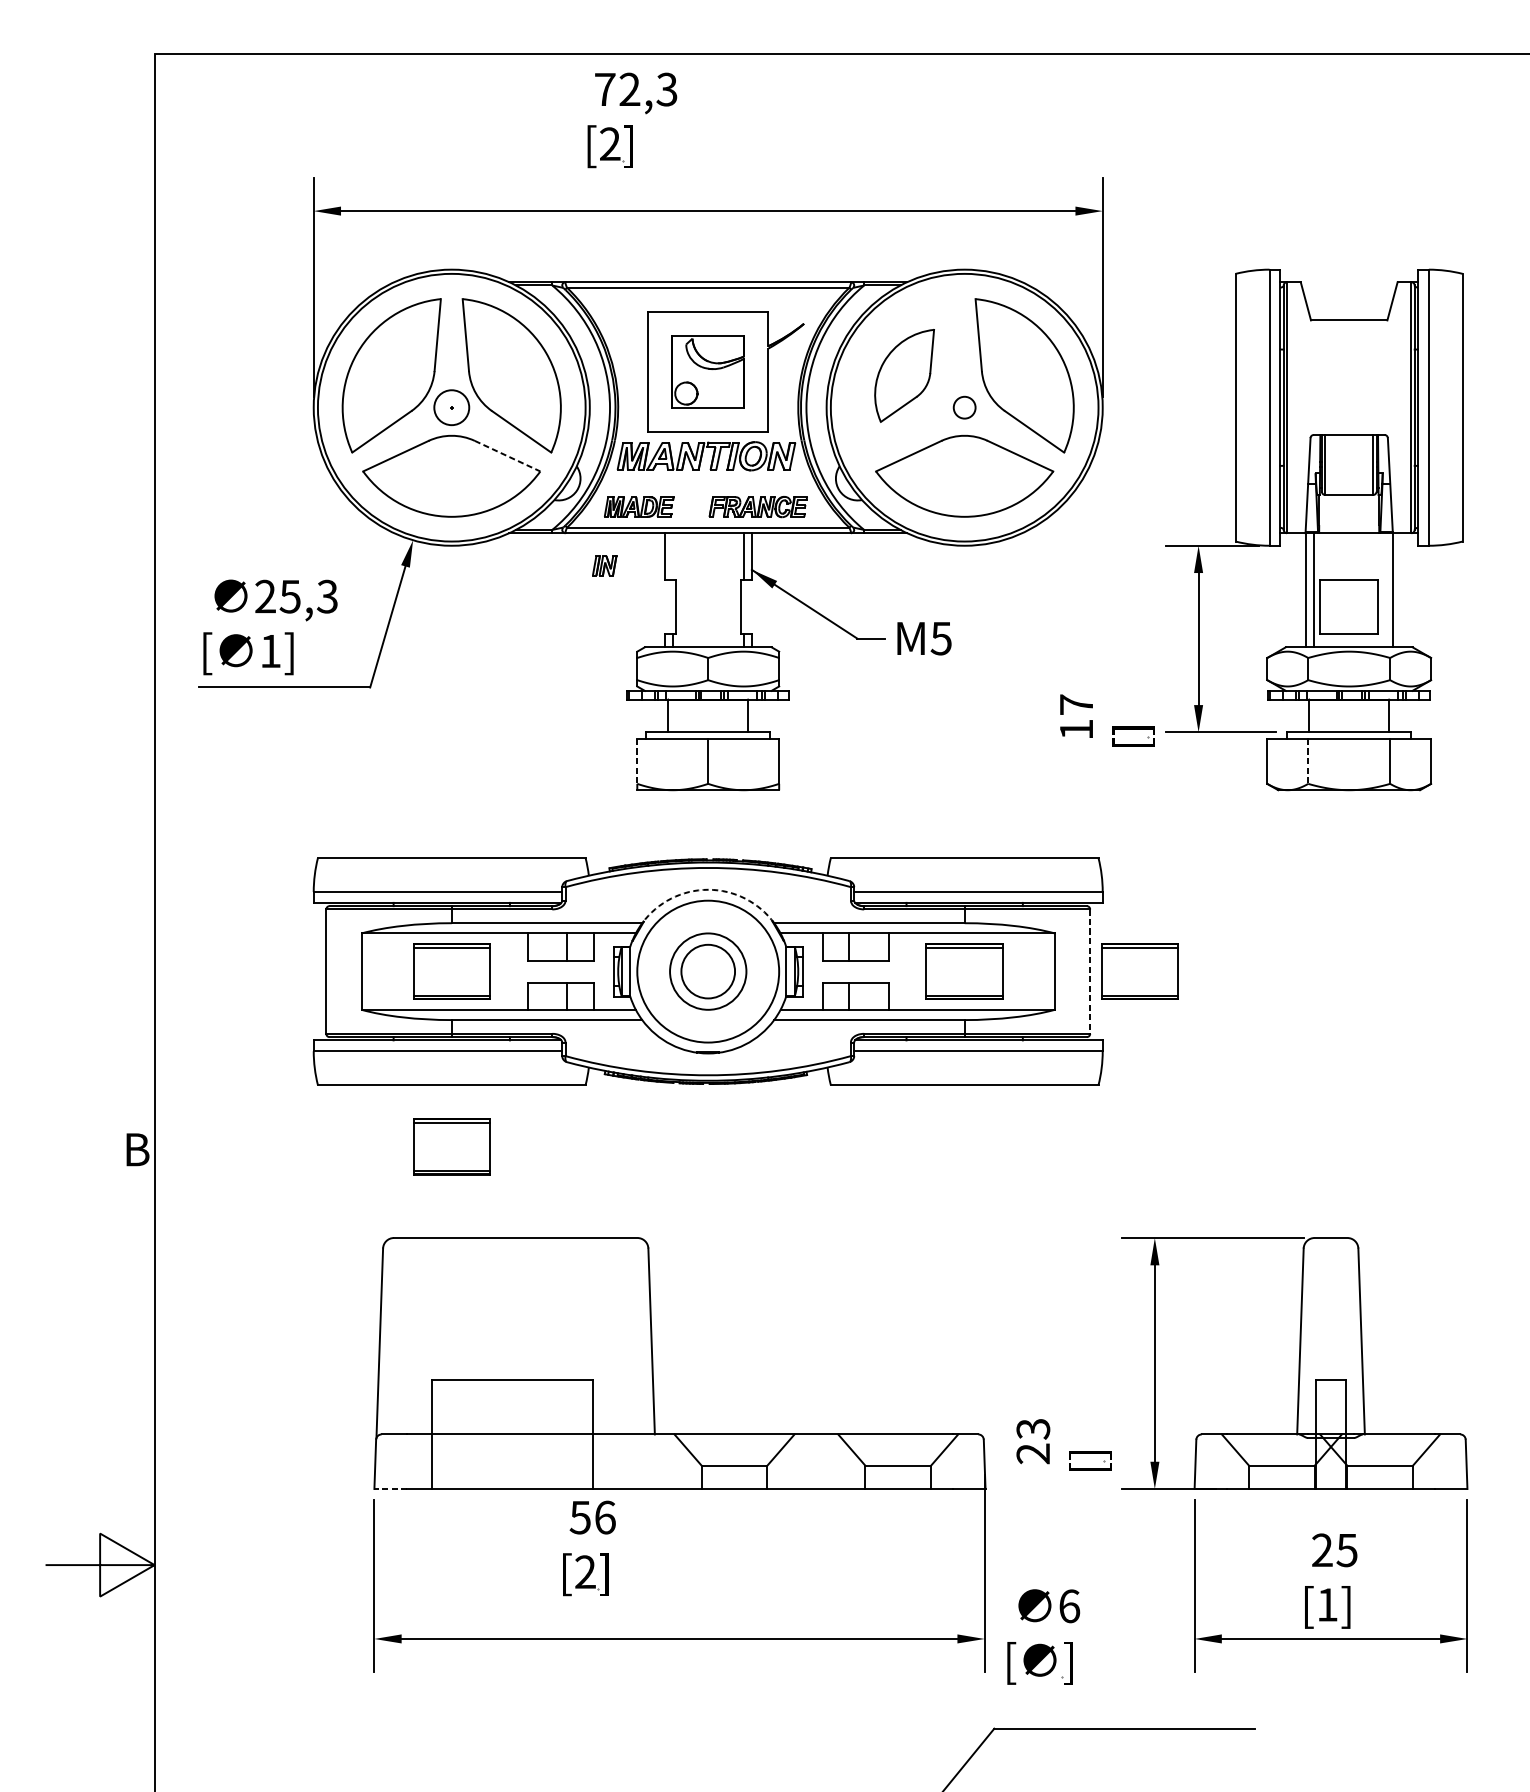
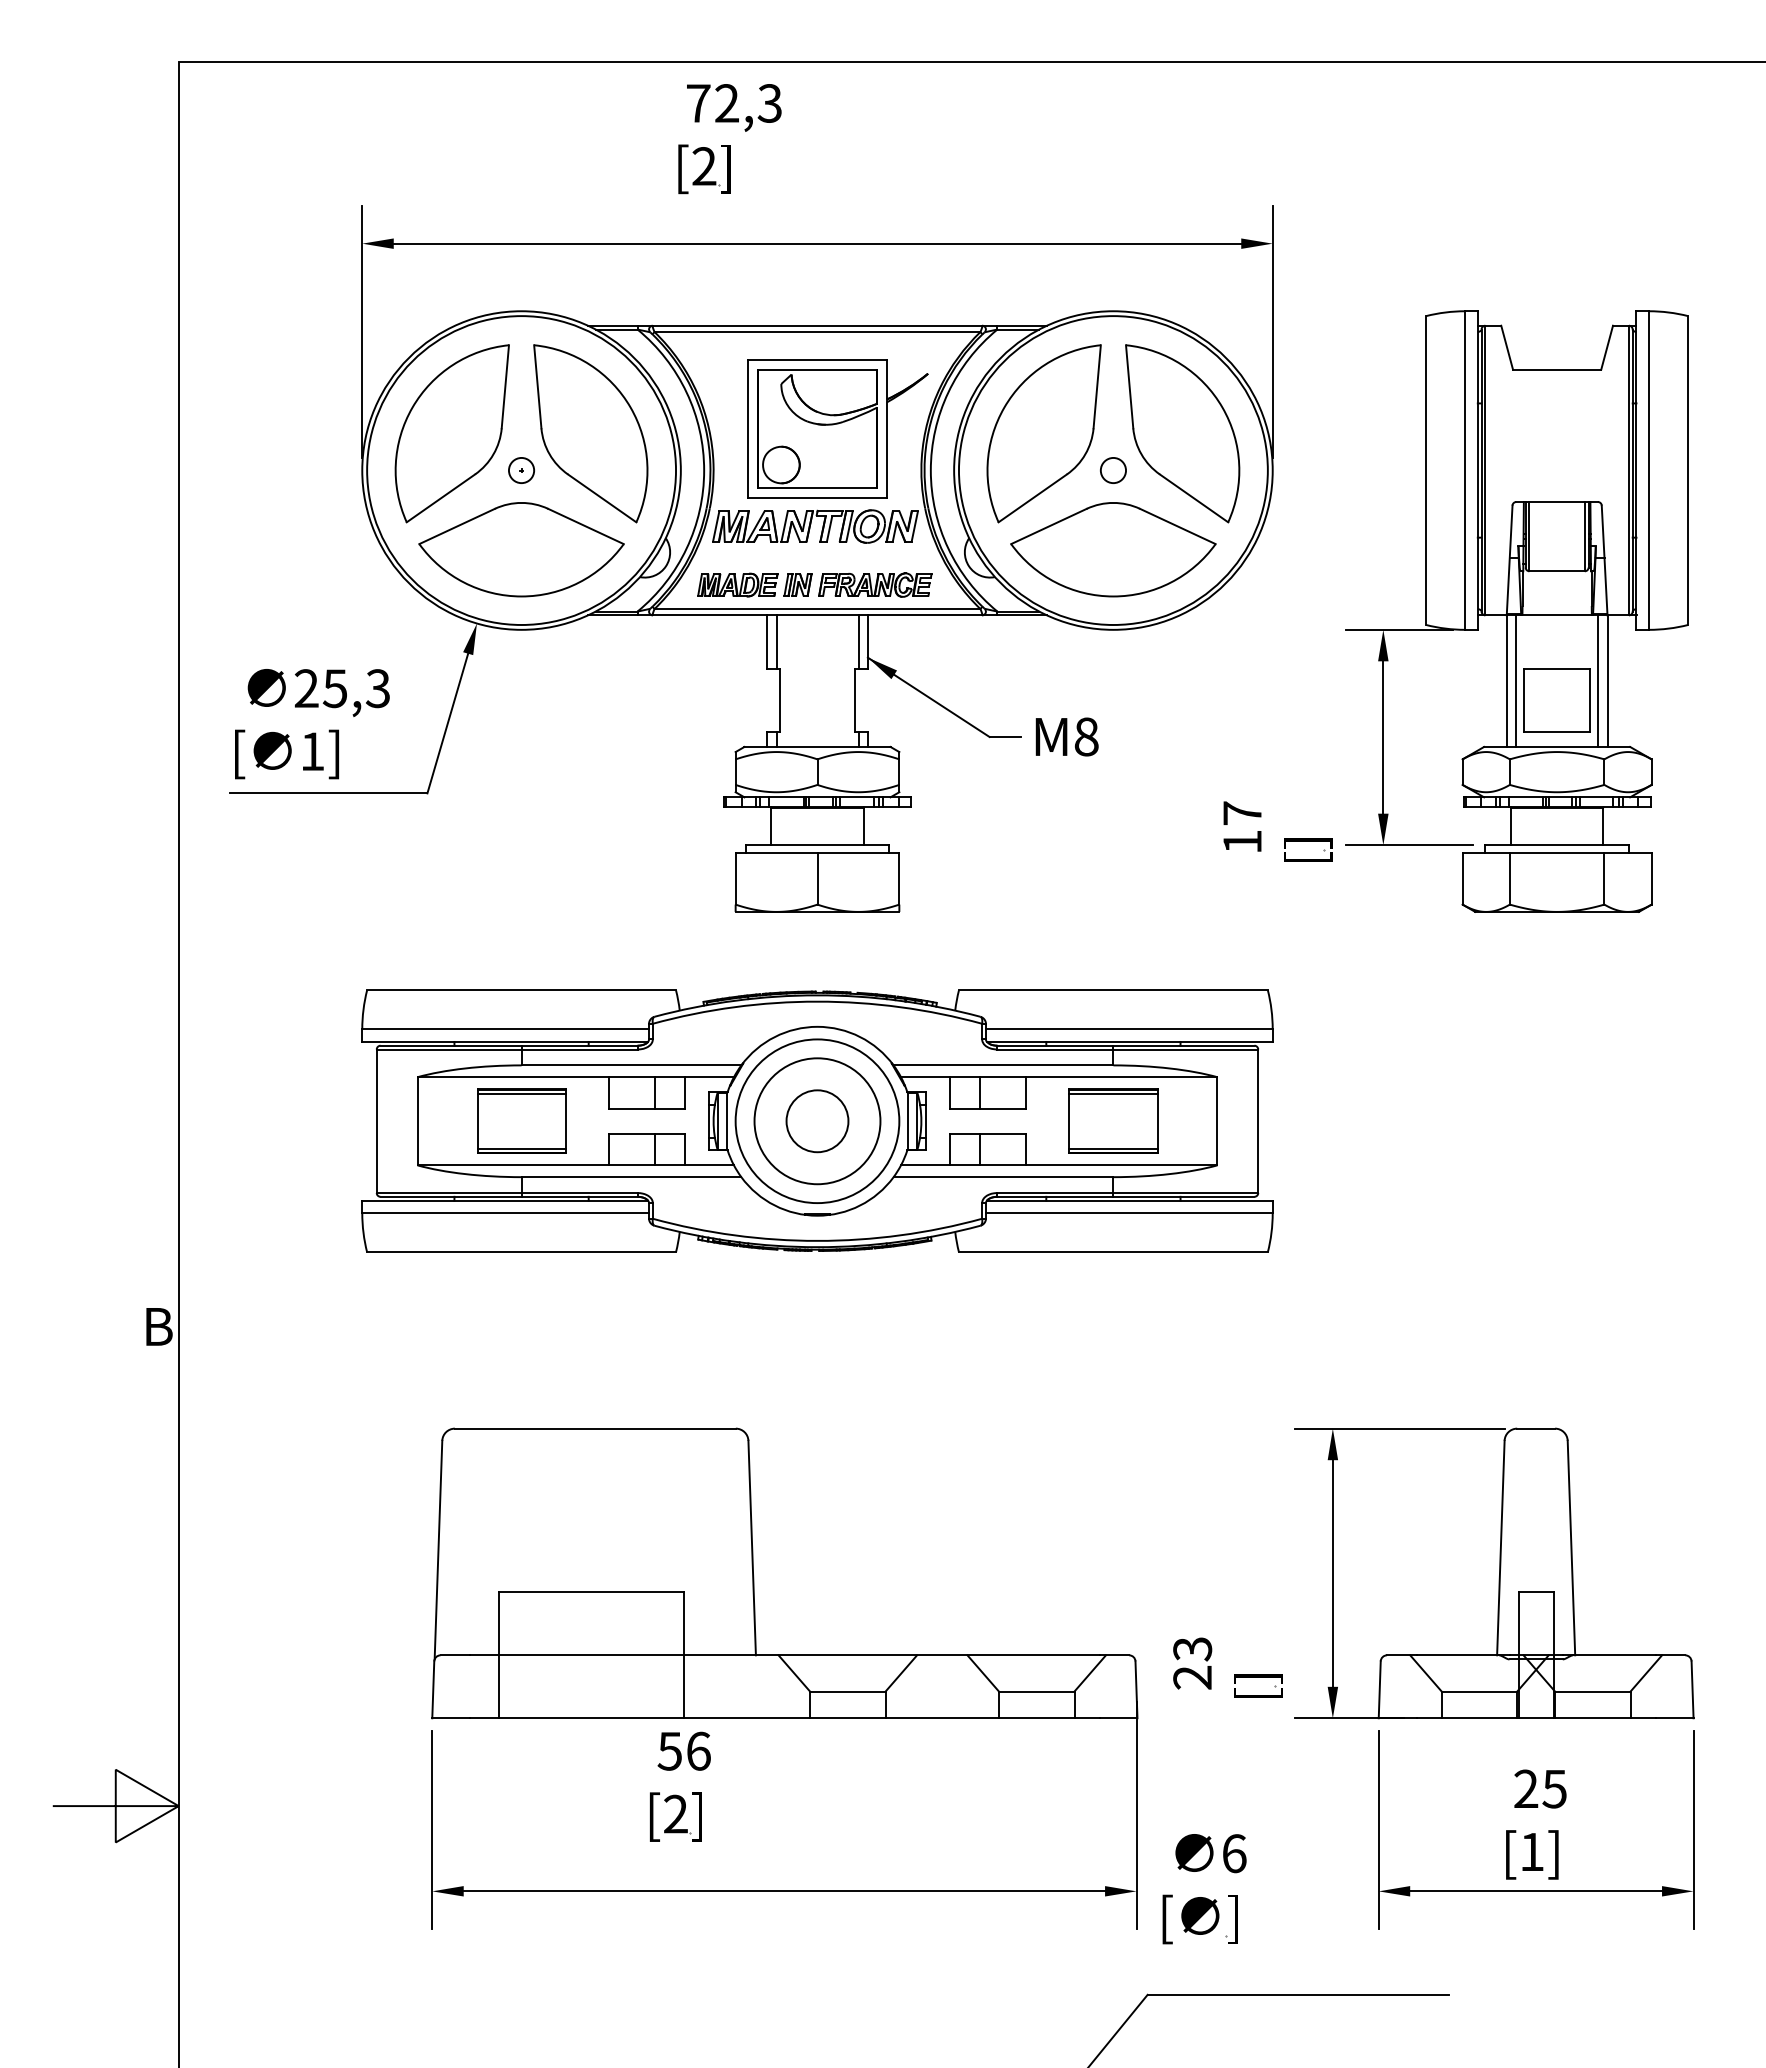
part: (708, 371) -> (817, 428), size x1.43
part: (904, 375) -> (1043, 433), size x1.67
circle: (451, 407) -> (521, 470), size x0.62
line: (507, 456) -> (585, 526), dashed -> solid
line: (672, 555) -> (776, 641), added
part: (604, 565) -> (797, 584), moved
line: (1385, 589) -> (1598, 680), added
text: (941, 638) -> (1086, 736), M5 -> M8
line: (637, 761) -> (735, 878), dashed -> solid
line: (1307, 761) -> (1509, 878), dashed -> solid
arc: (708, 889) -> (817, 1026), dashed -> solid
part: (1139, 970) -> (1315, 1120), removed
circle: (708, 971) -> (817, 1121), size x1.43
line: (1090, 971) -> (1258, 1121), dashed -> solid
part: (451, 1146) -> (521, 1322), removed
line: (391, 1489) -> (451, 1718), dashed -> solid

